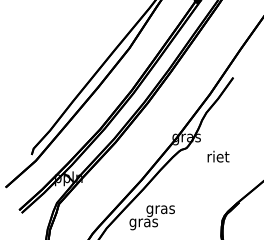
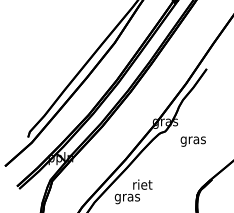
text: (217, 157) -> (192, 139), riet -> gras
text: (160, 209) -> (142, 185), gras -> riet

